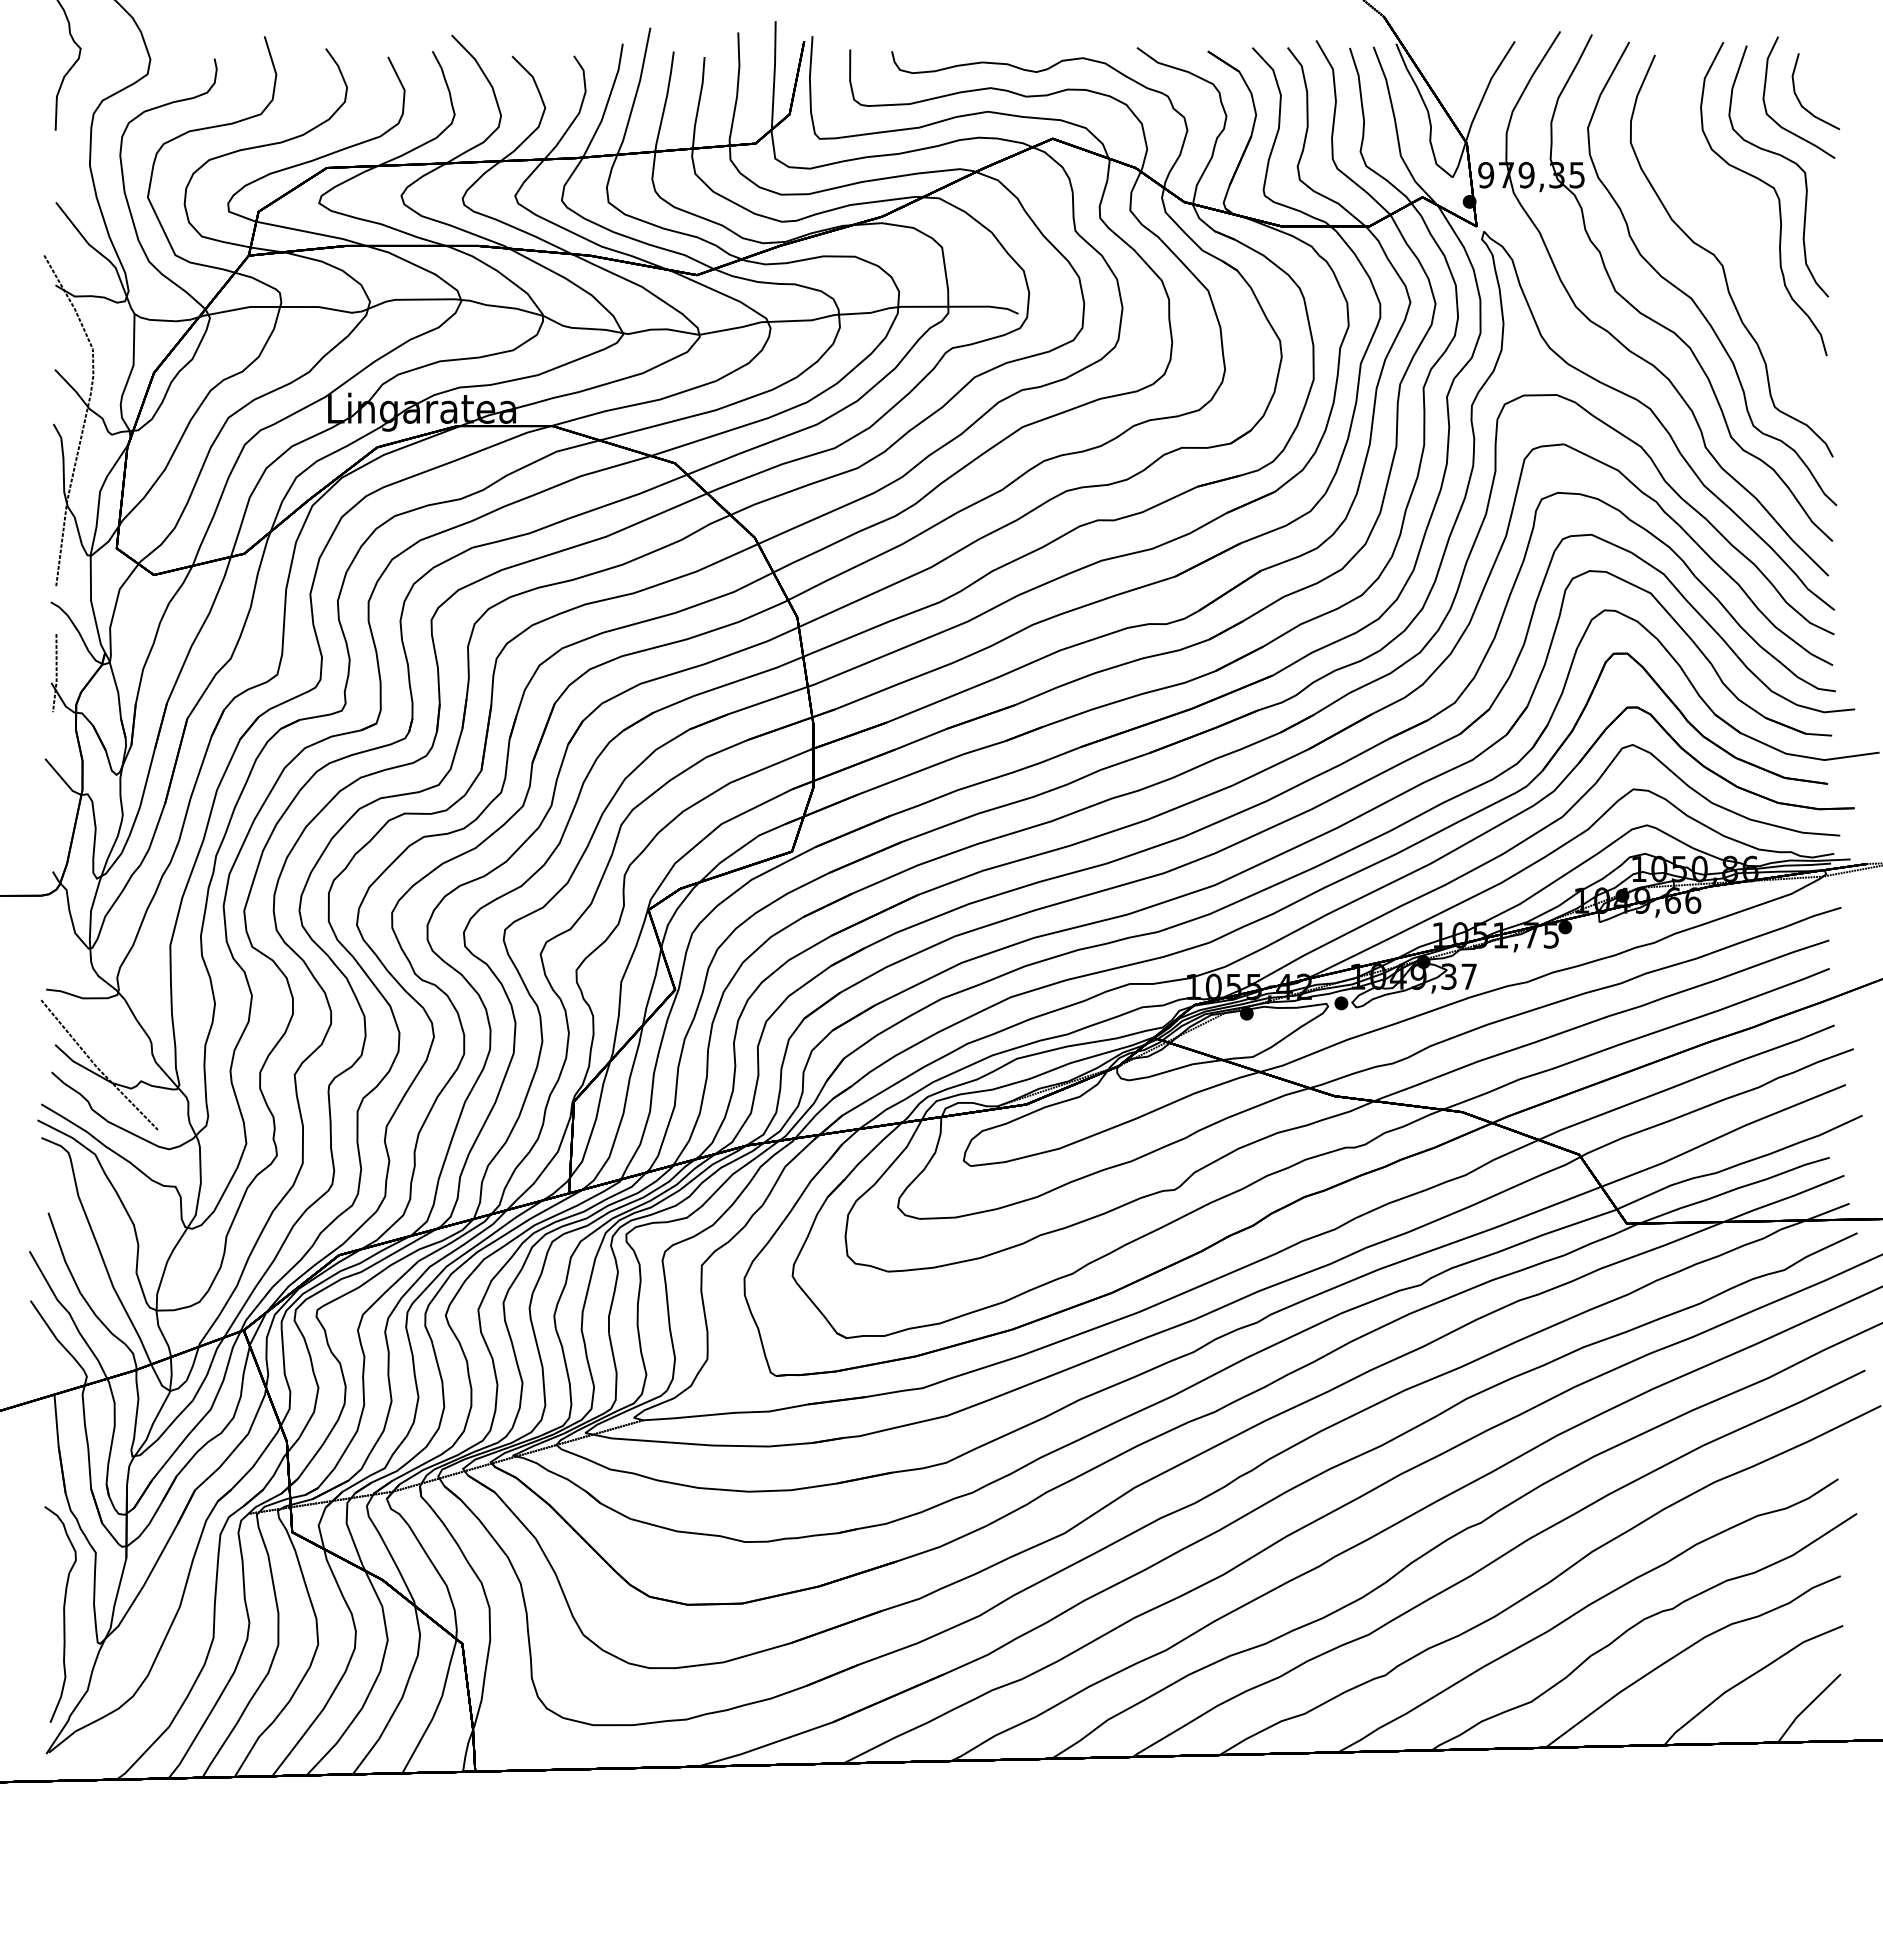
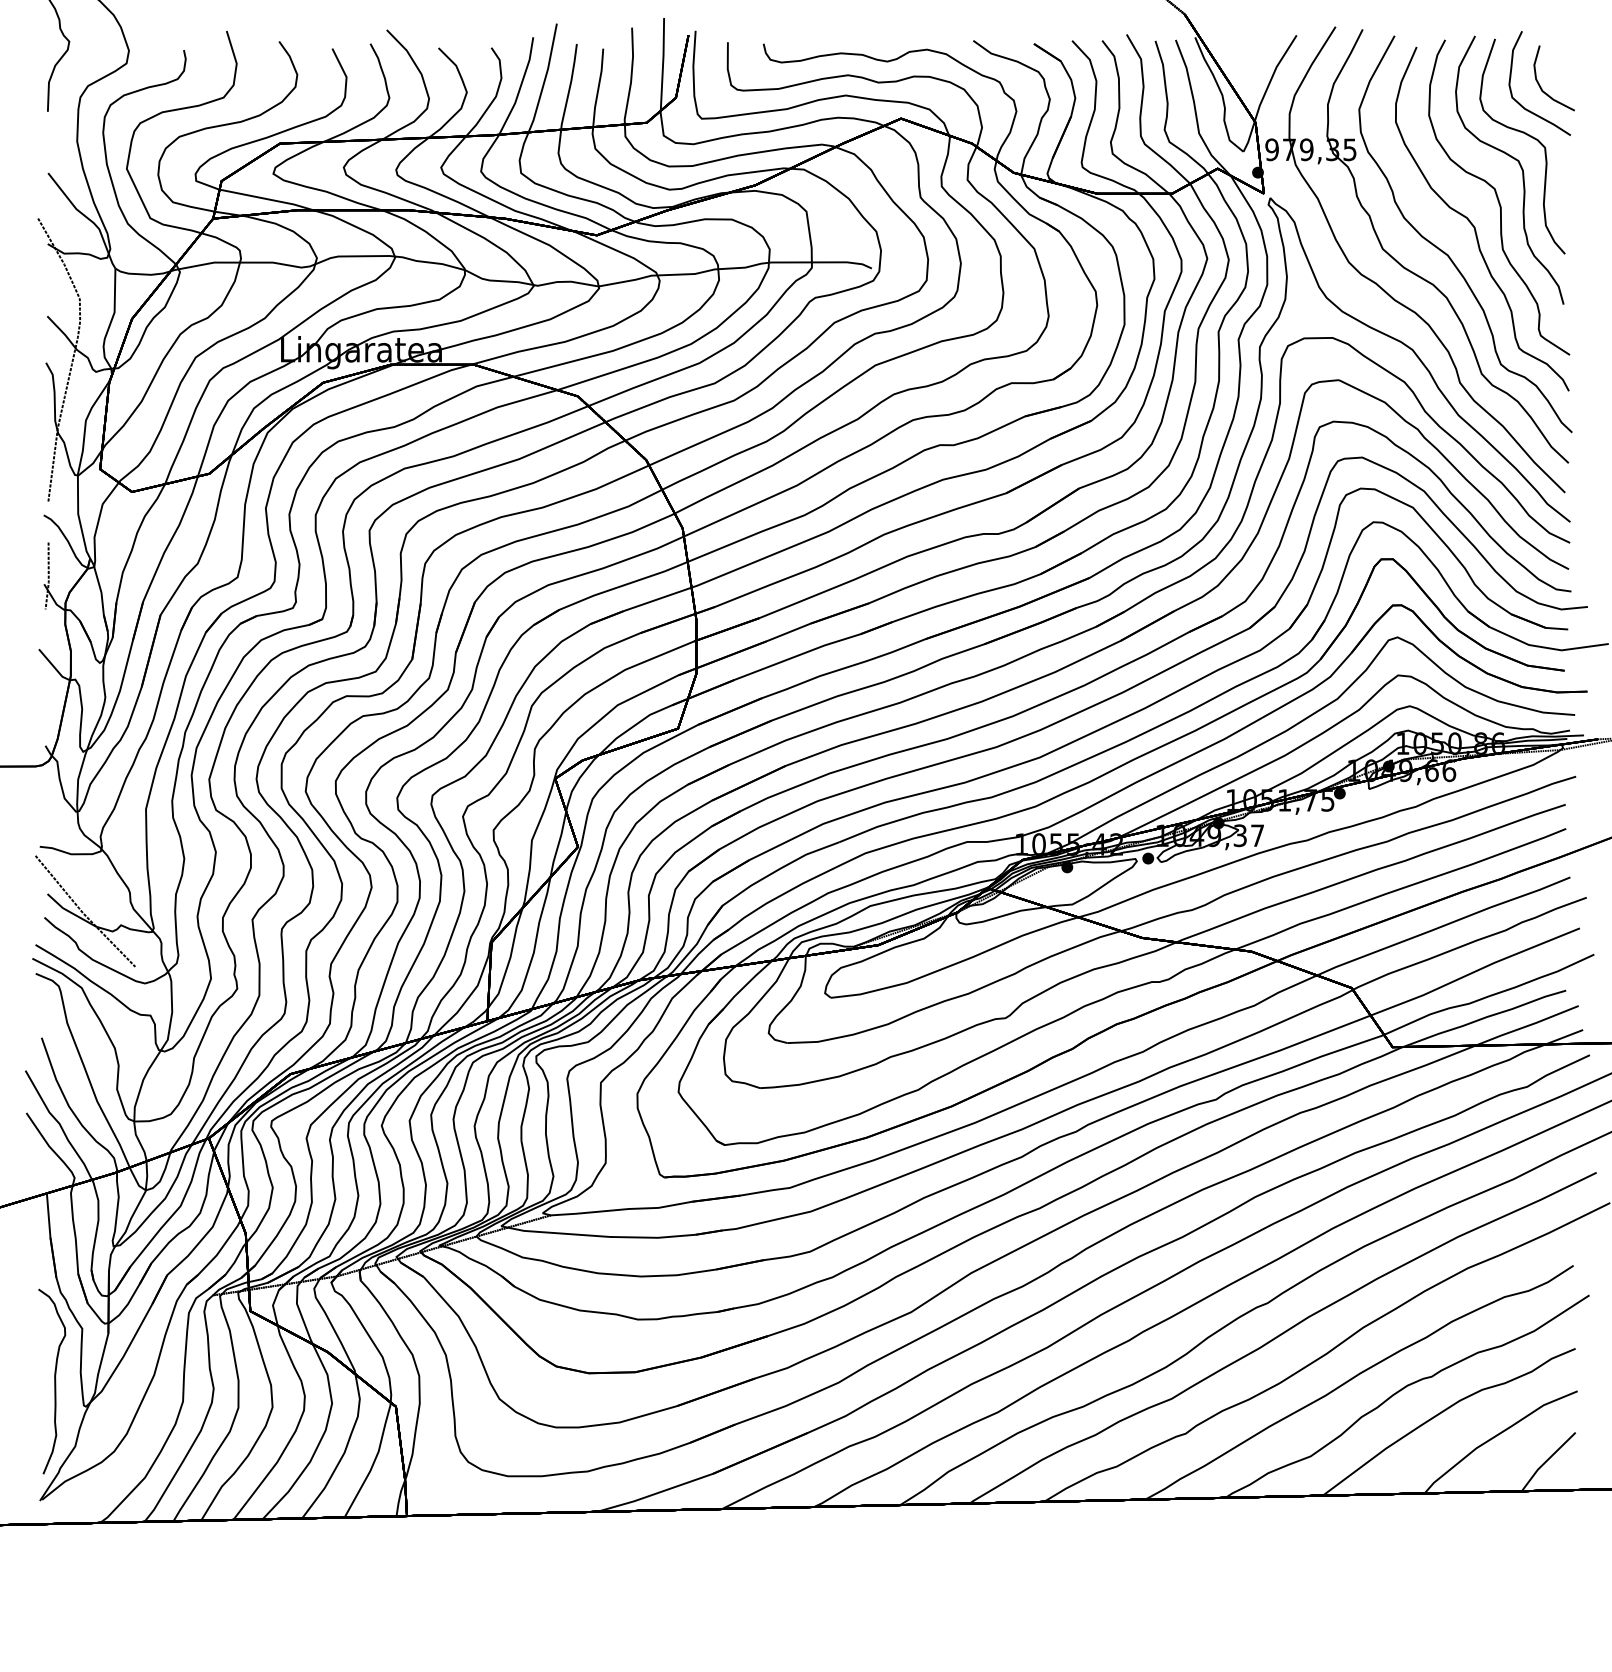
curve: (1750, 230) -> (1498, 197), added

